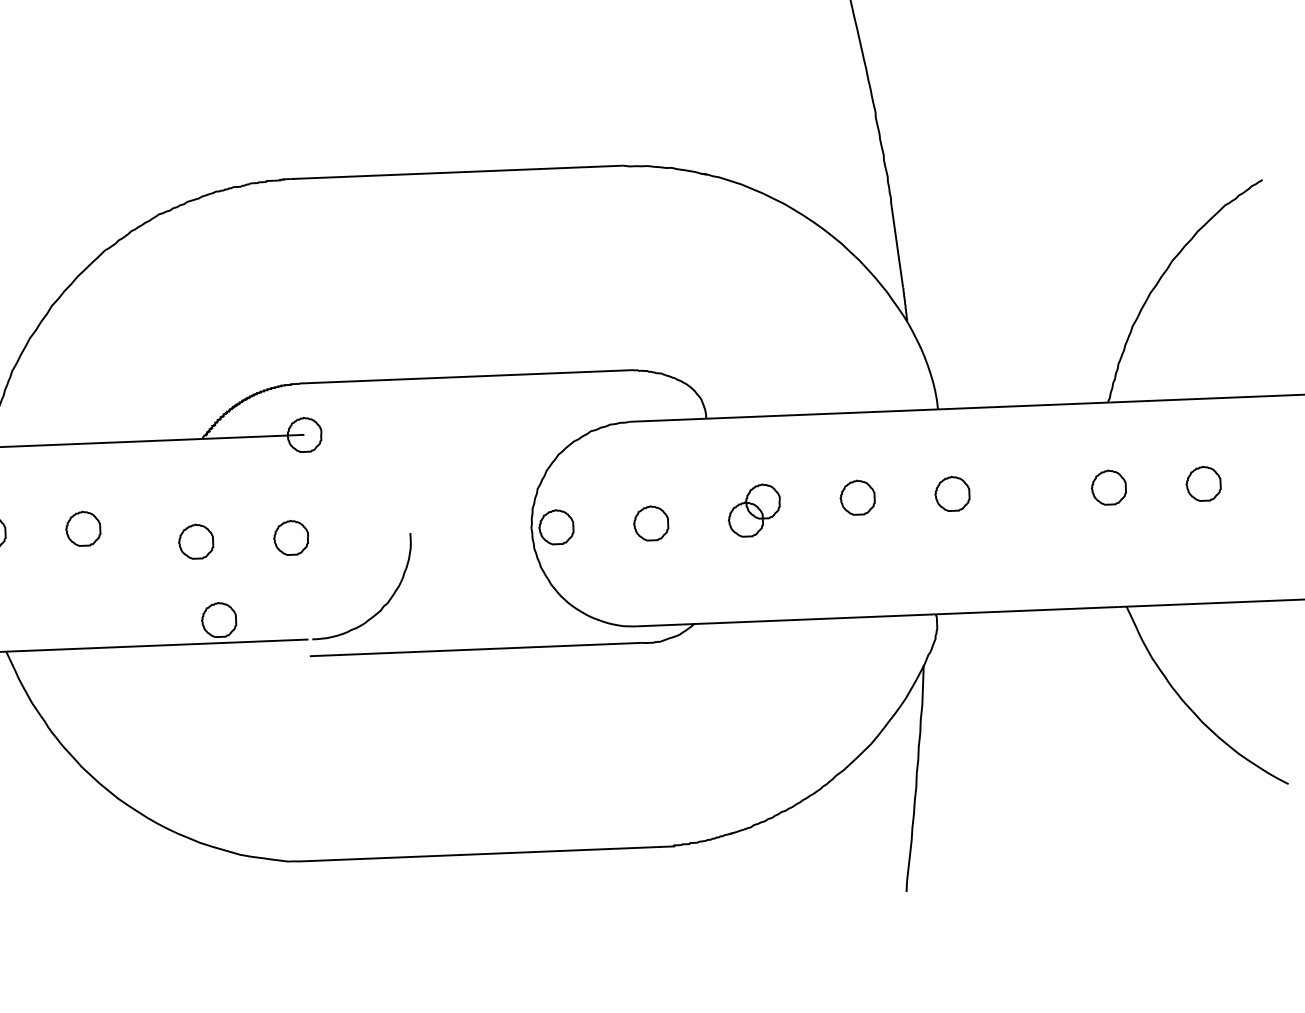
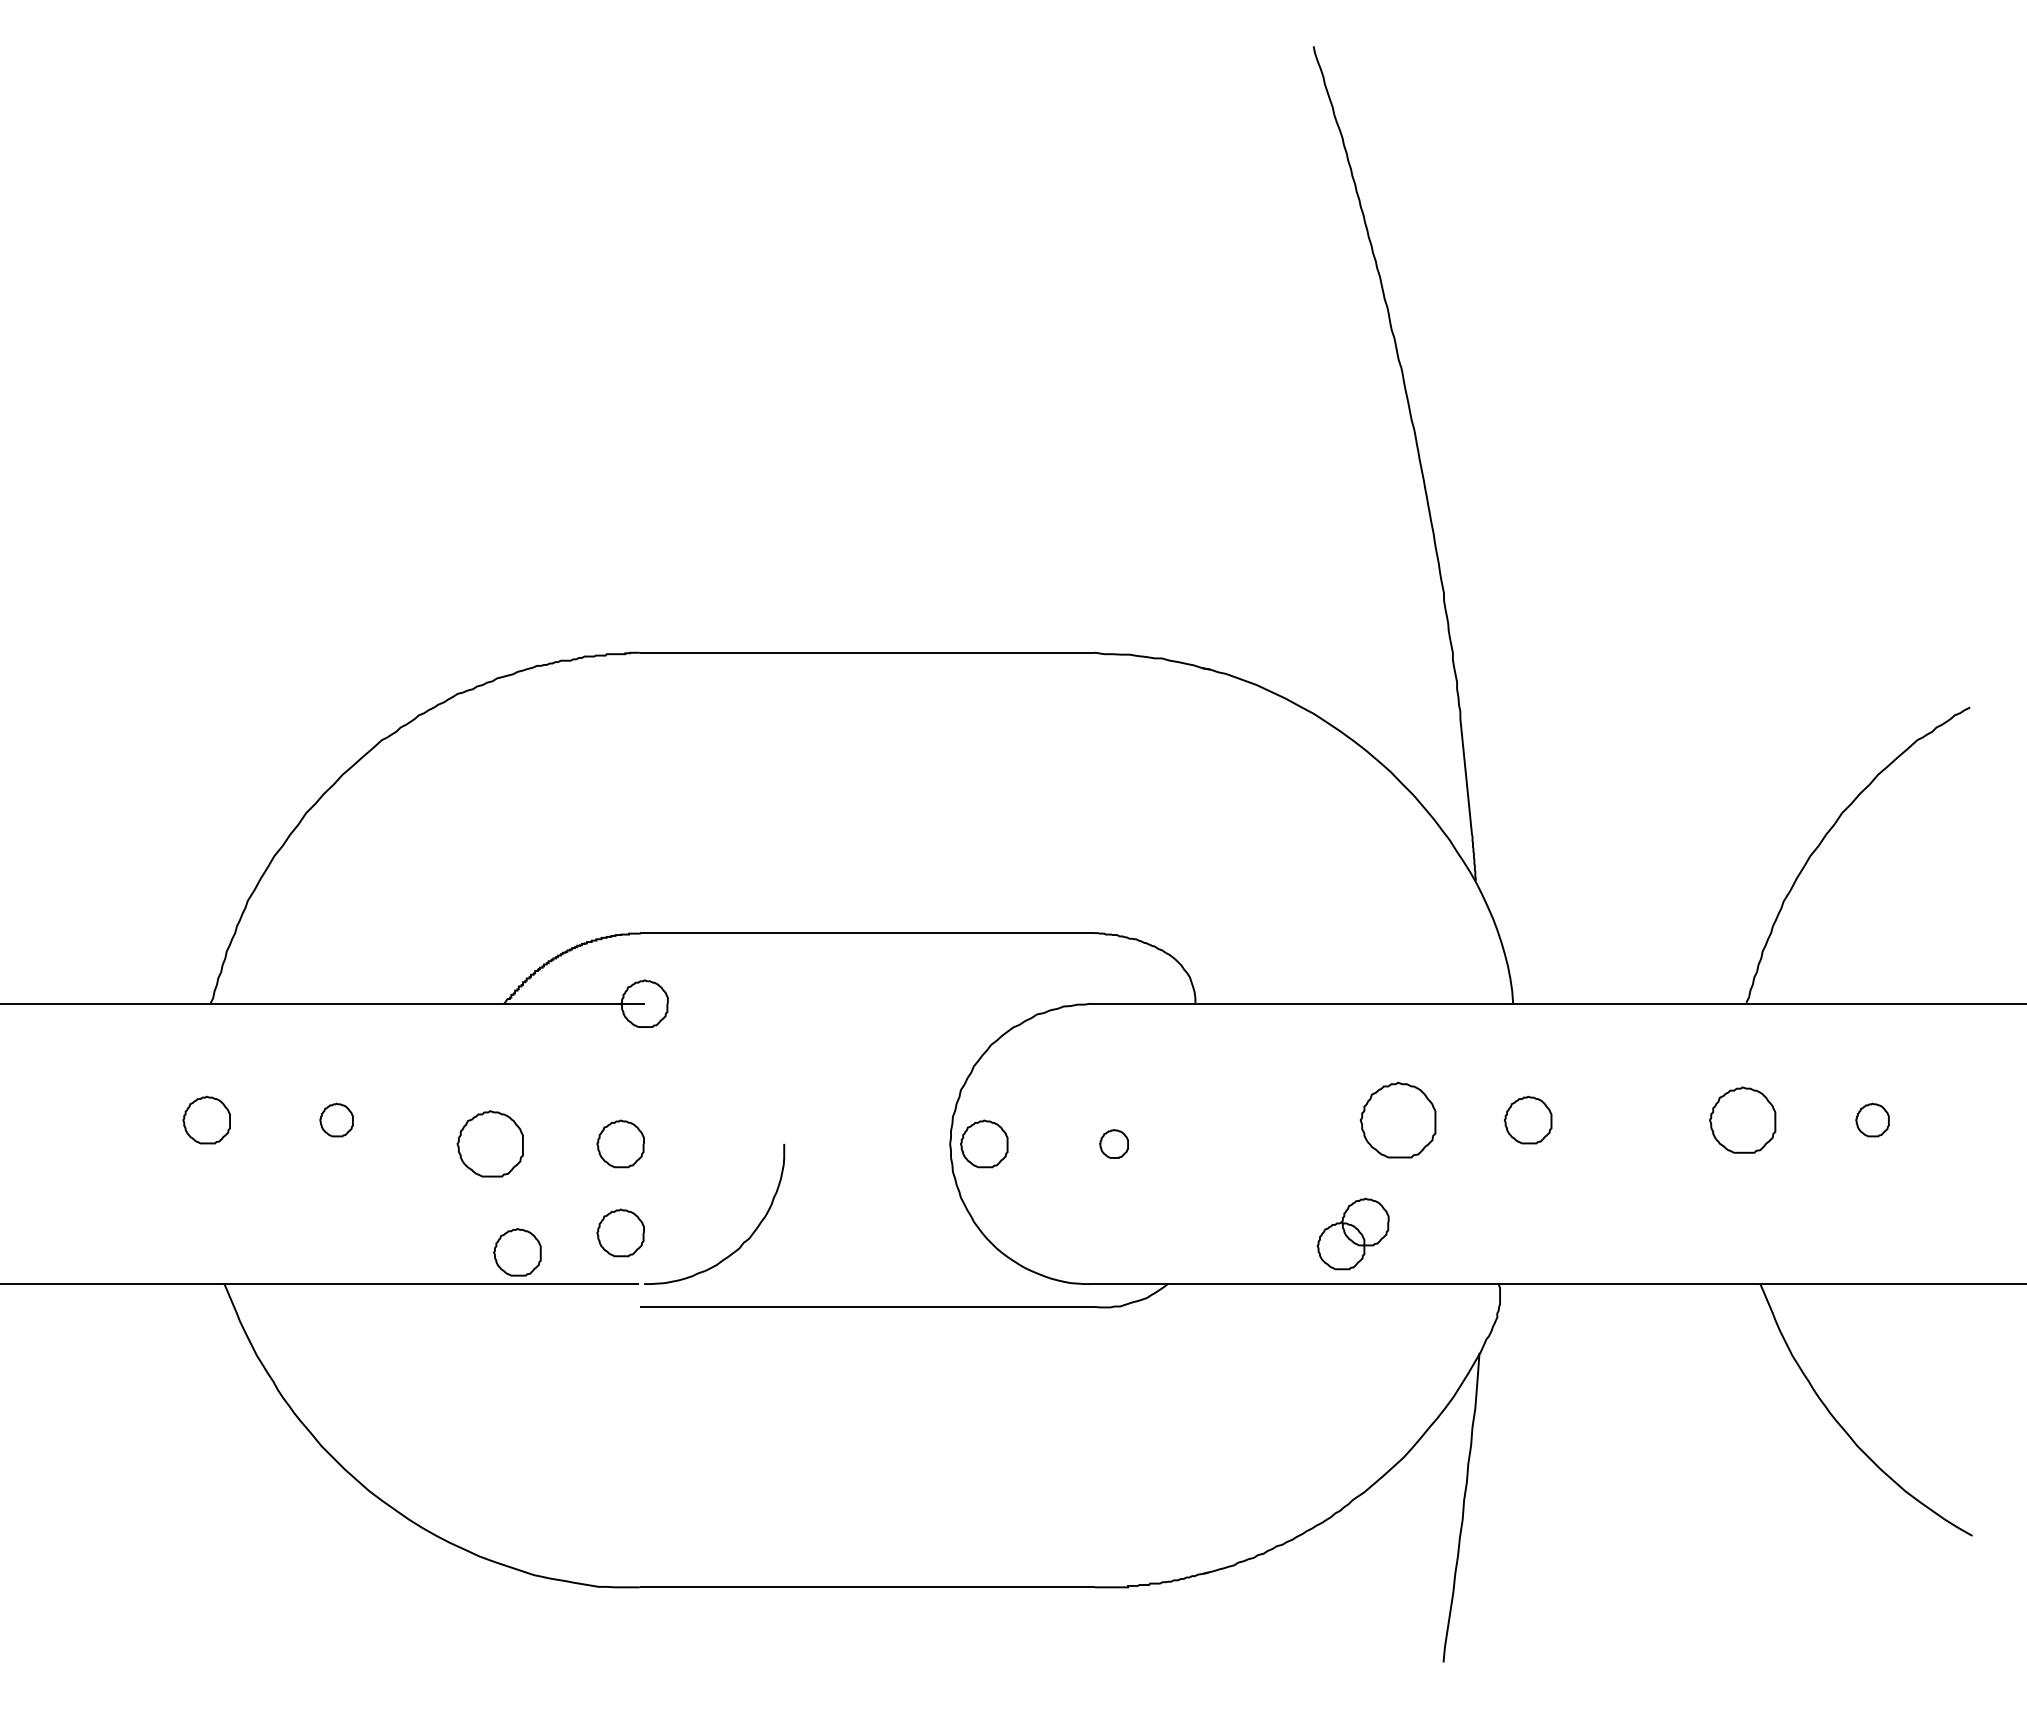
part: (1203, 483) -> (1872, 1119), size x0.7
part: (1108, 487) -> (1742, 1119), size x1.4
part: (857, 497) -> (1398, 1119), size x1.6
part: (753, 510) -> (1352, 1233), moved
part: (650, 523) -> (1113, 1143), size x0.6
part: (83, 528) -> (336, 1119), size x0.7
part: (196, 541) -> (490, 1143), size x1.4
curve: (285, 589) -> (610, 1214), added

